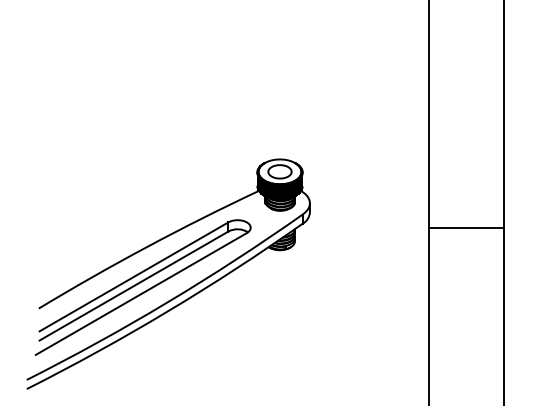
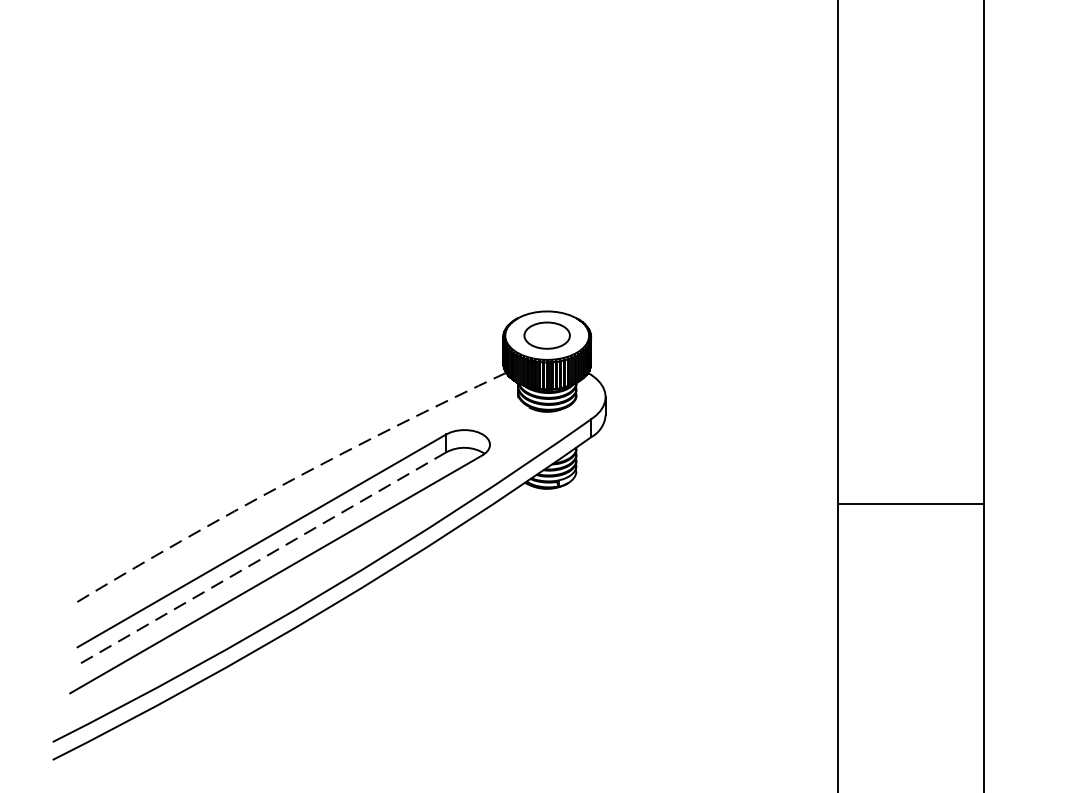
line: (465, 228) -> (909, 504), moved
arc: (147, 246) -> (288, 481), solid -> dashed
line: (133, 286) -> (261, 559), solid -> dashed

